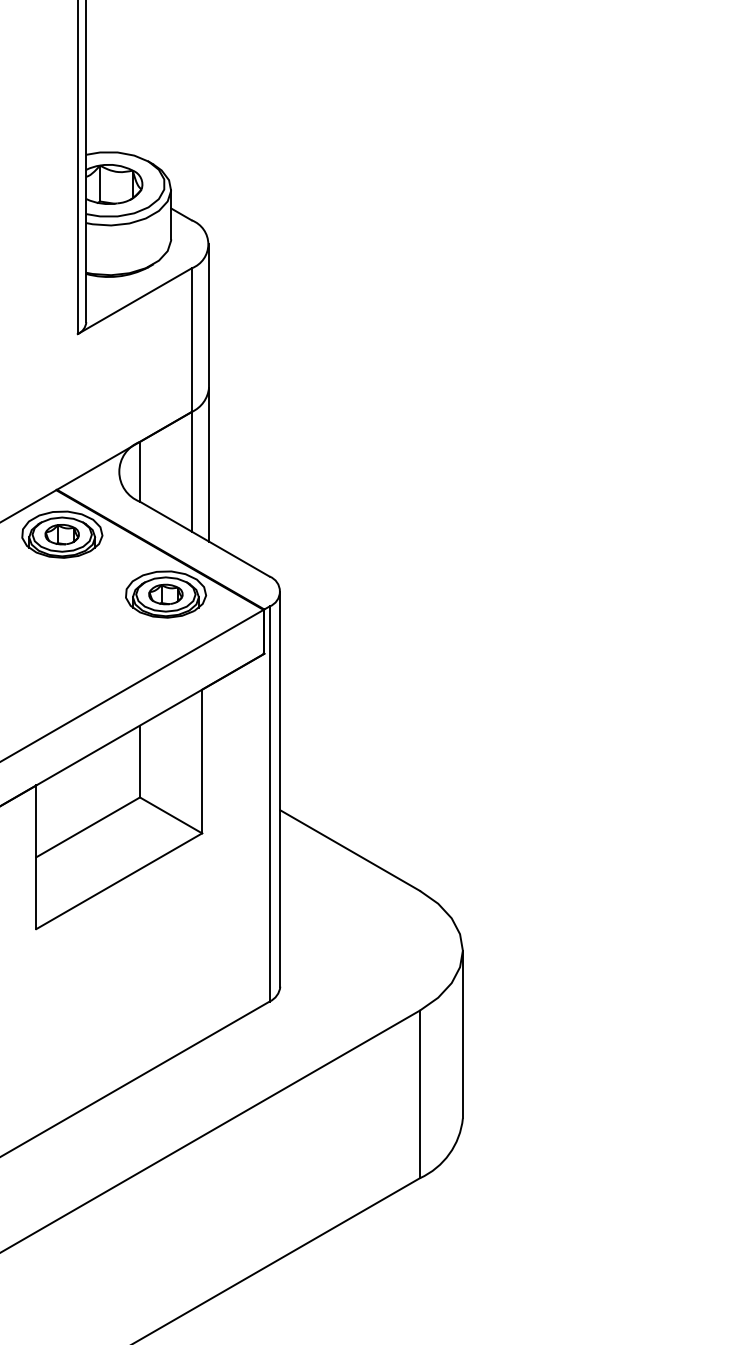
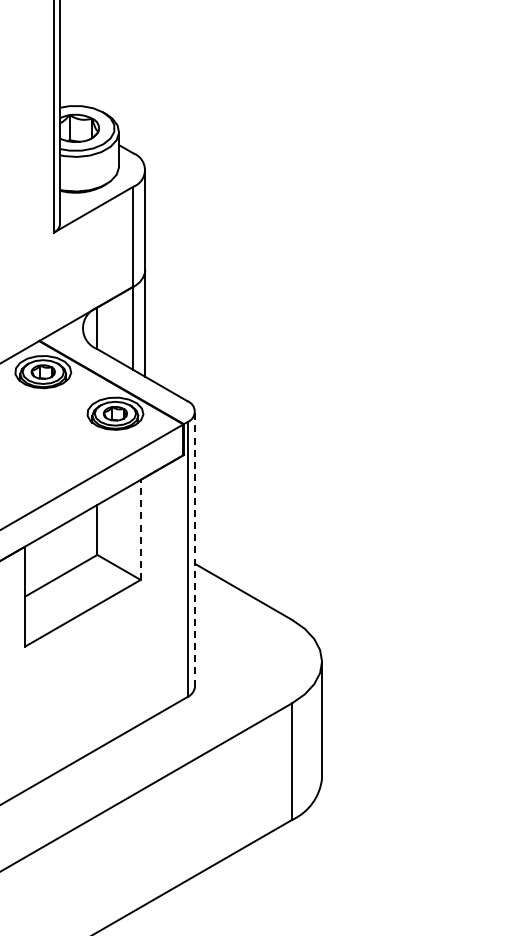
line: (201, 760) -> (140, 529), solid -> dashed
line: (280, 788) -> (195, 548), solid -> dashed

